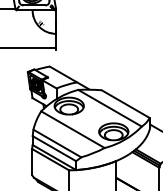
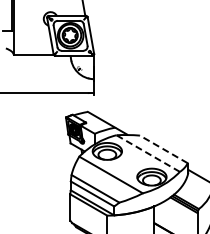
line: (125, 104) -> (163, 149), solid -> dashed
line: (110, 108) -> (148, 153), solid -> dashed

